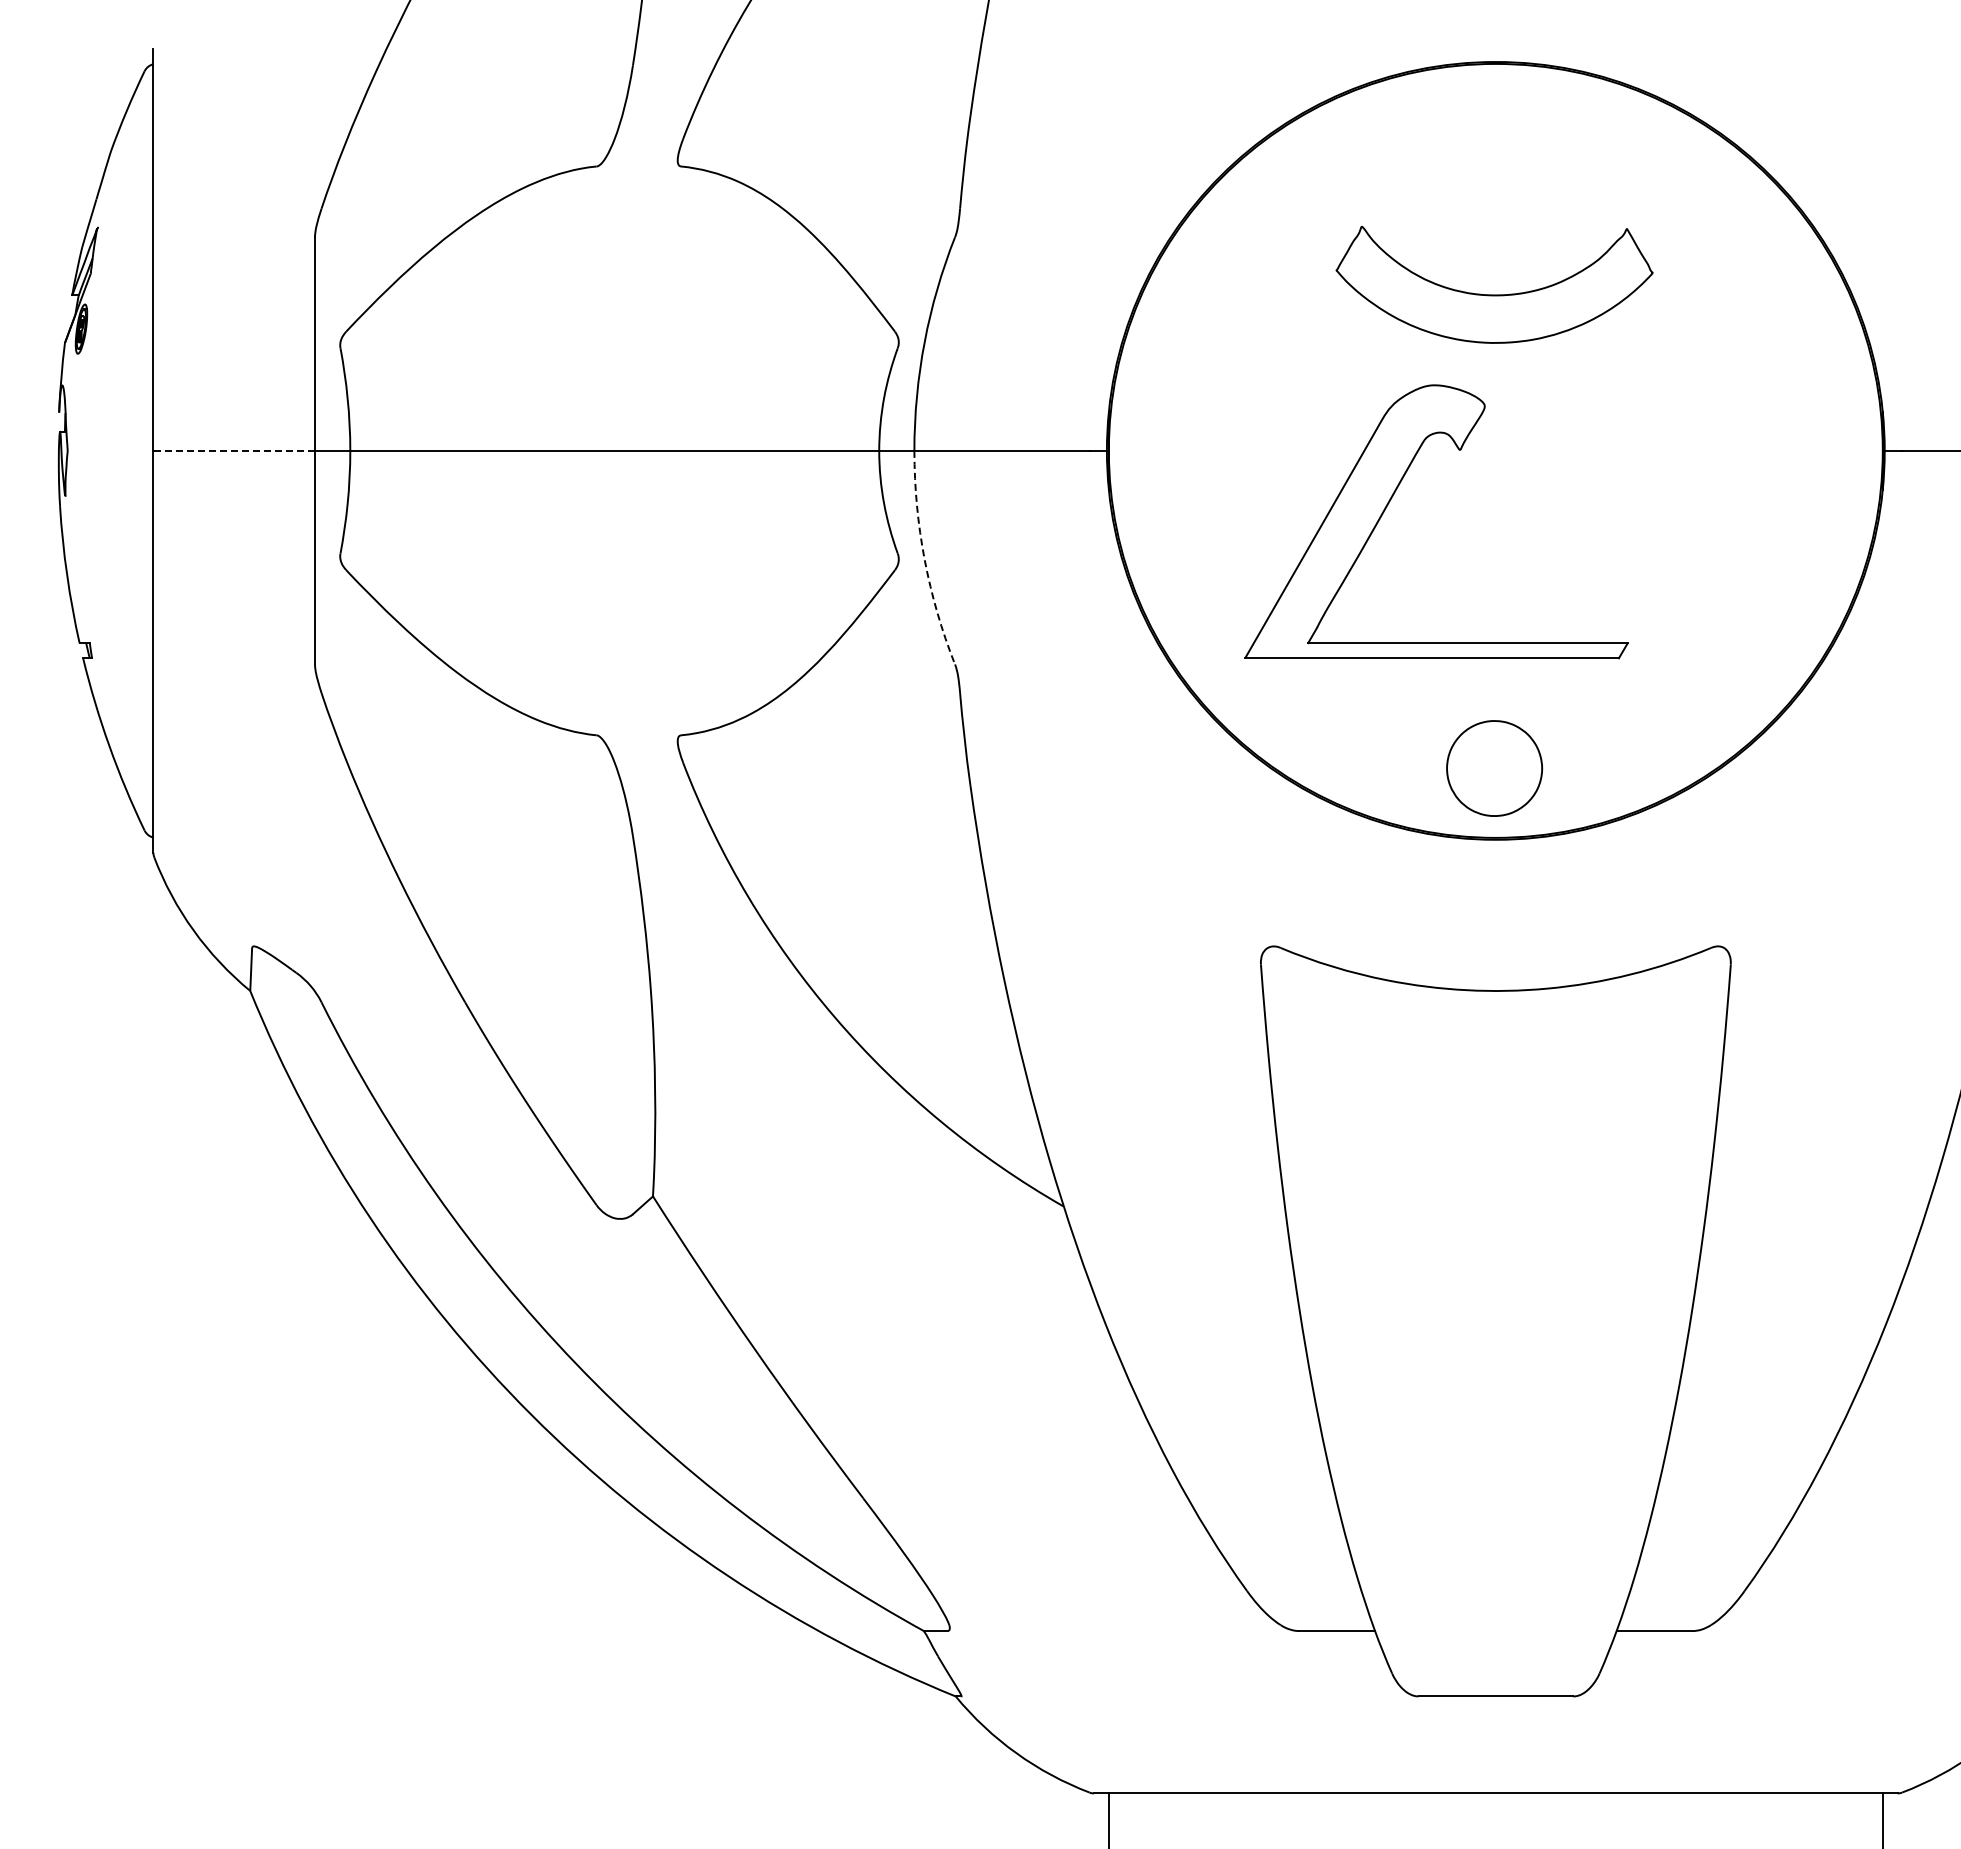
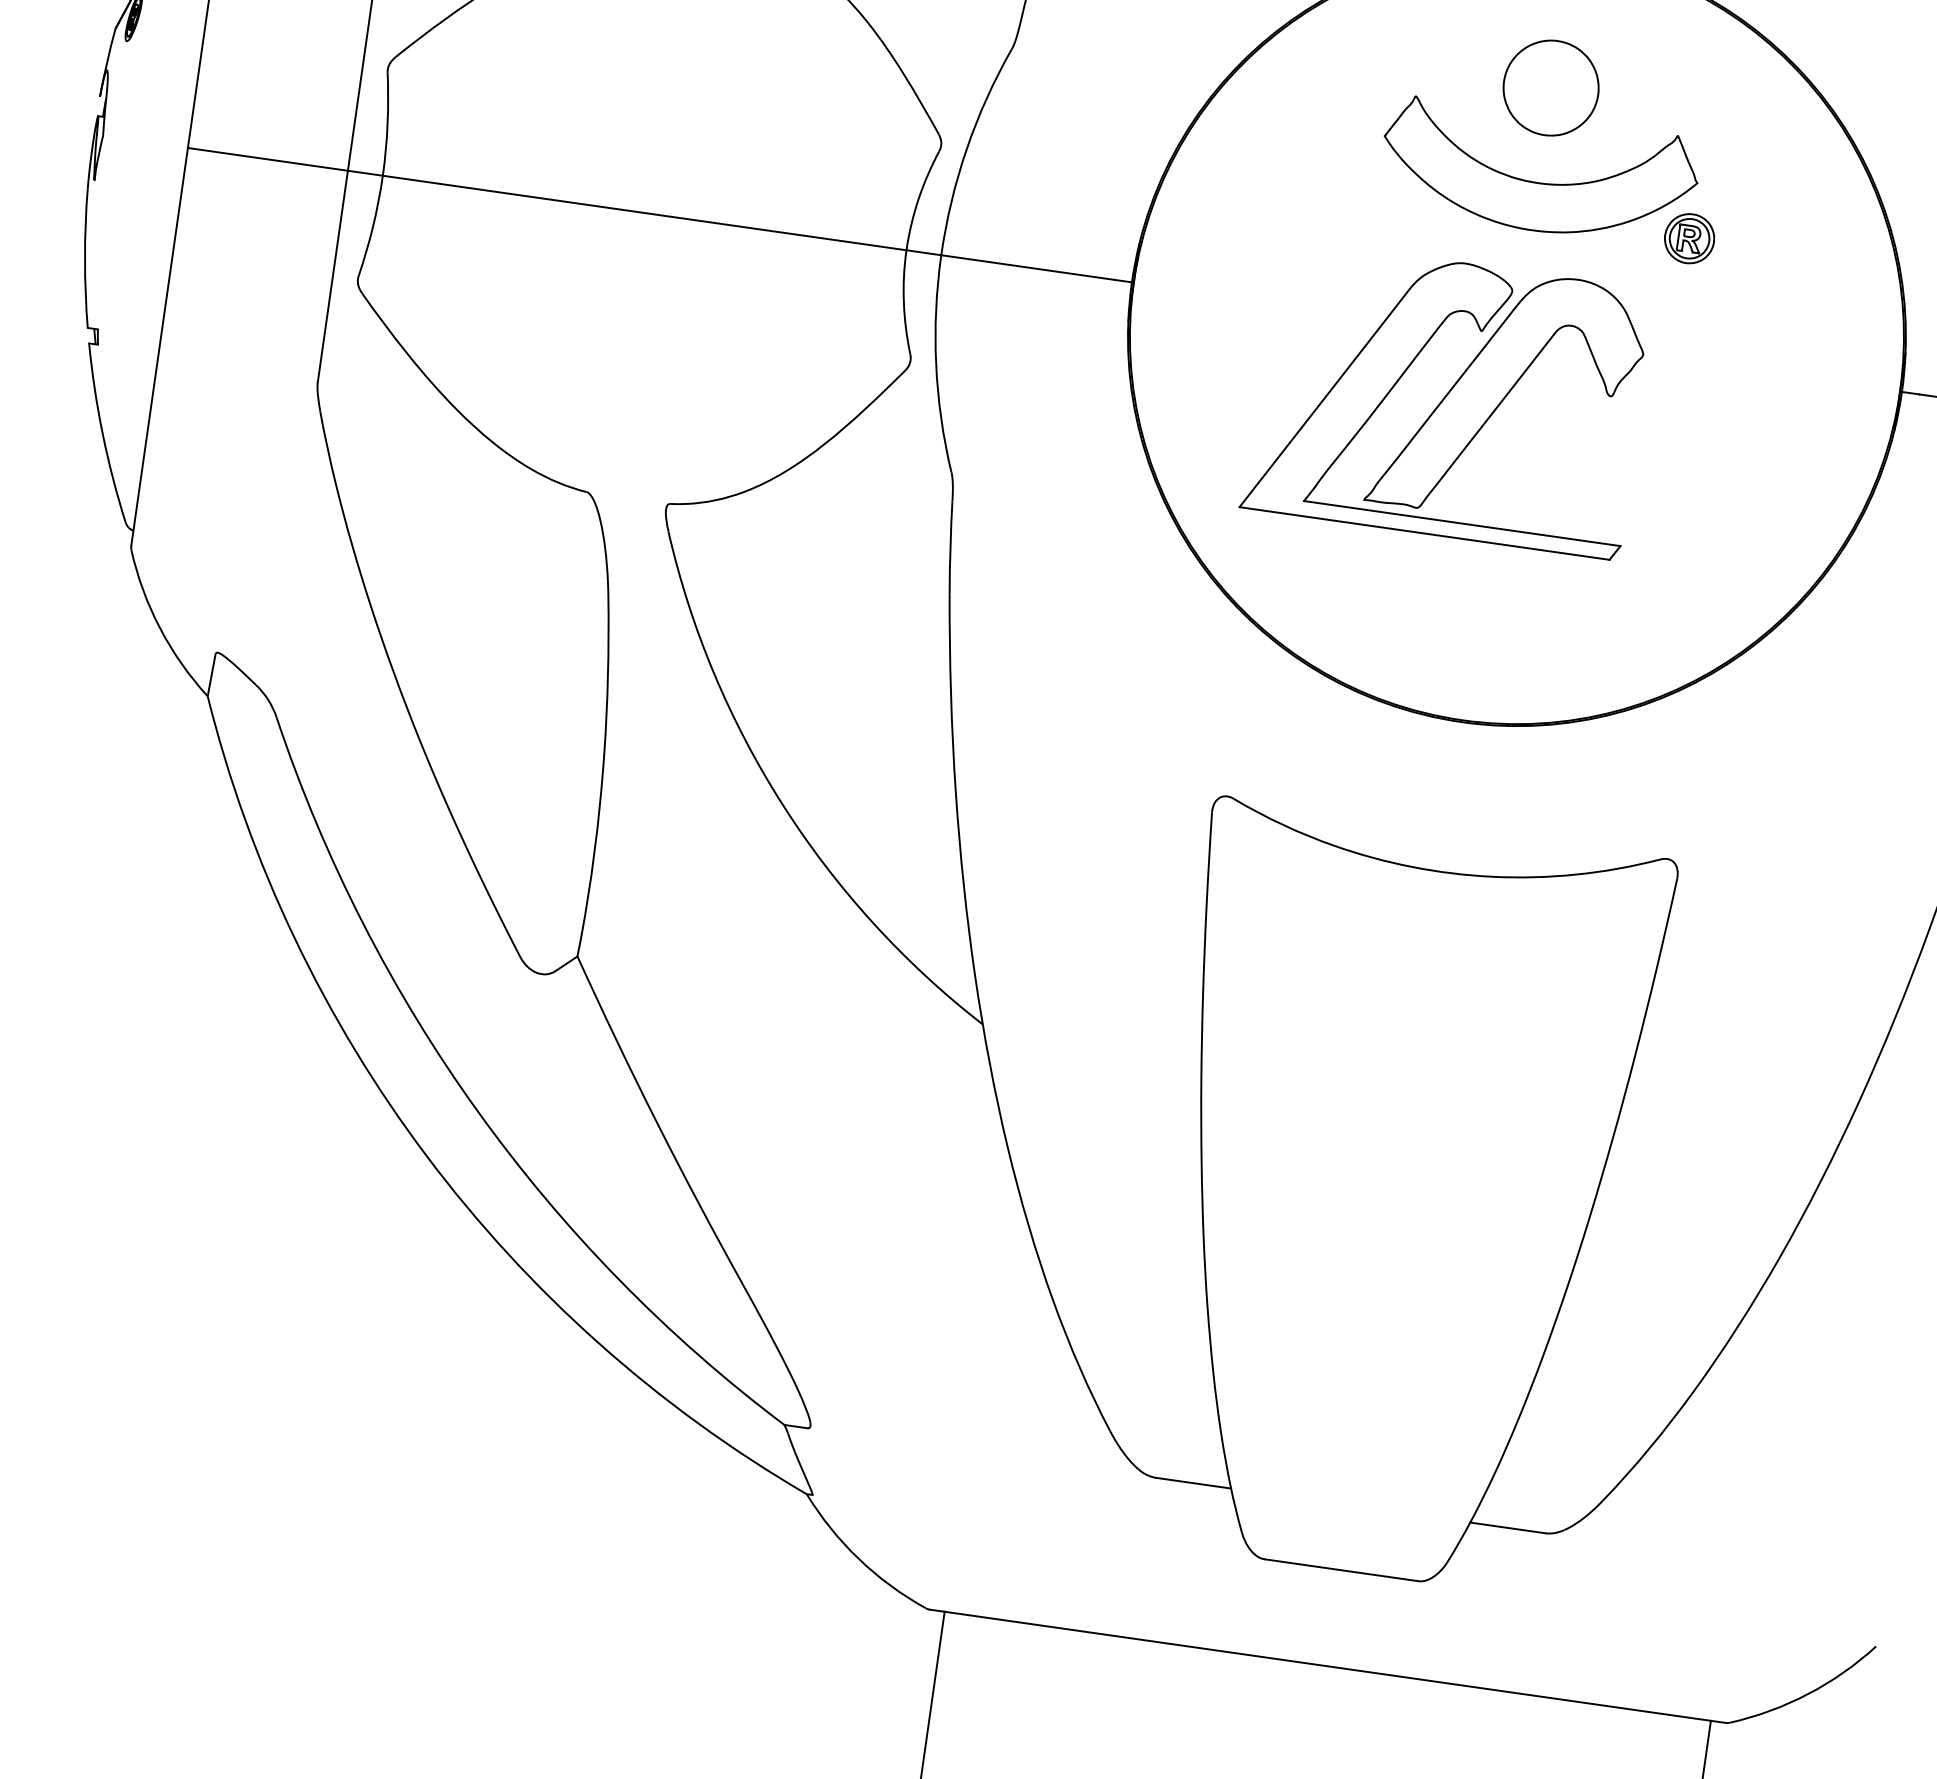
part: (1652, 328) -> (1689, 238), added
line: (235, 450) -> (269, 159), dashed -> solid
part: (1495, 509) -> (1508, 395), added
arc: (924, 559) -> (936, 364), dashed -> solid
part: (1494, 768) -> (1551, 88), moved

